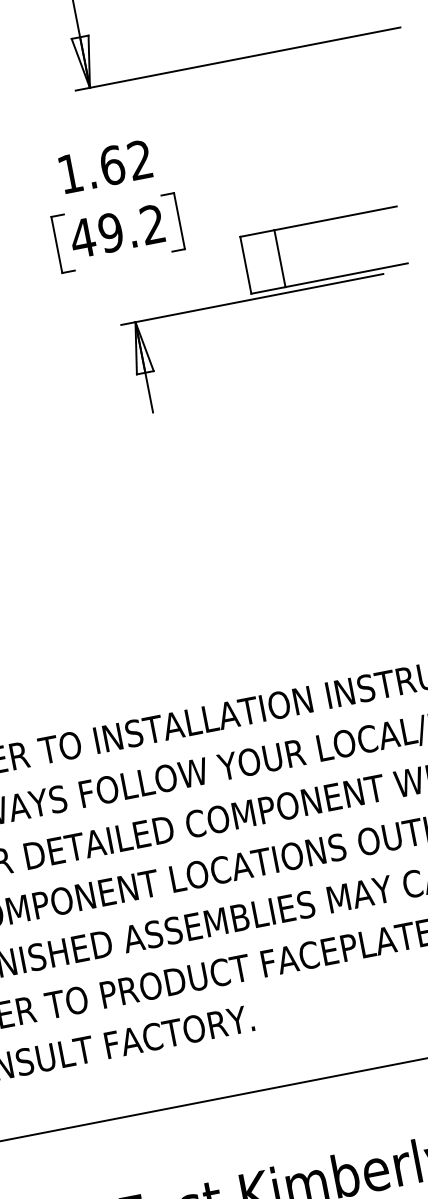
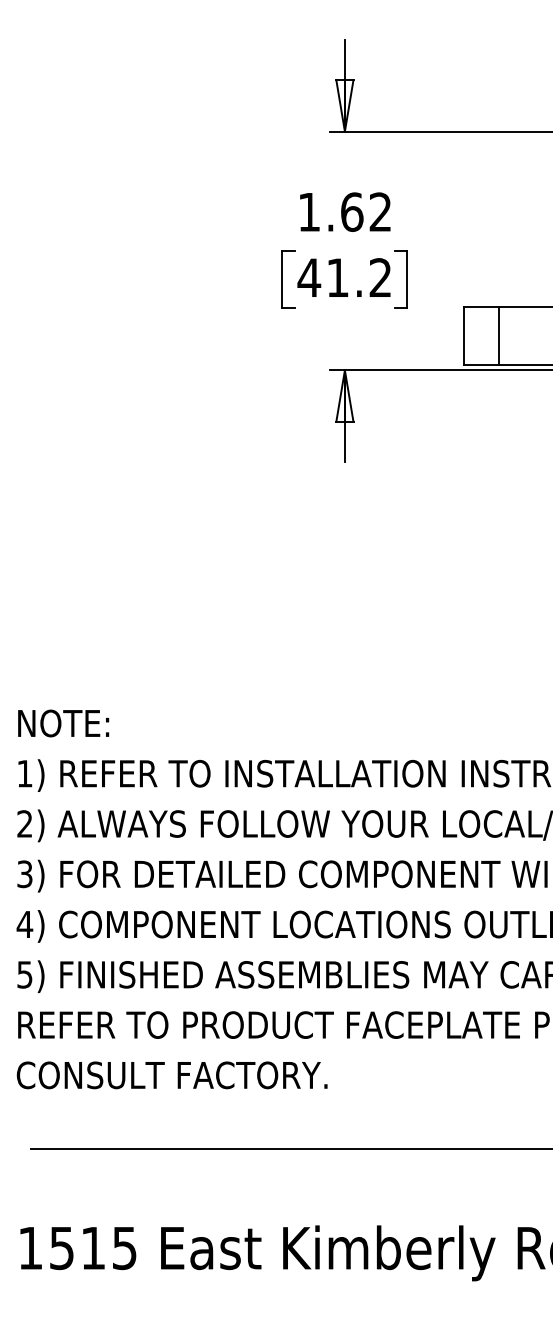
text: (110, 232) -> (337, 277), 49.2 -> 41.2

